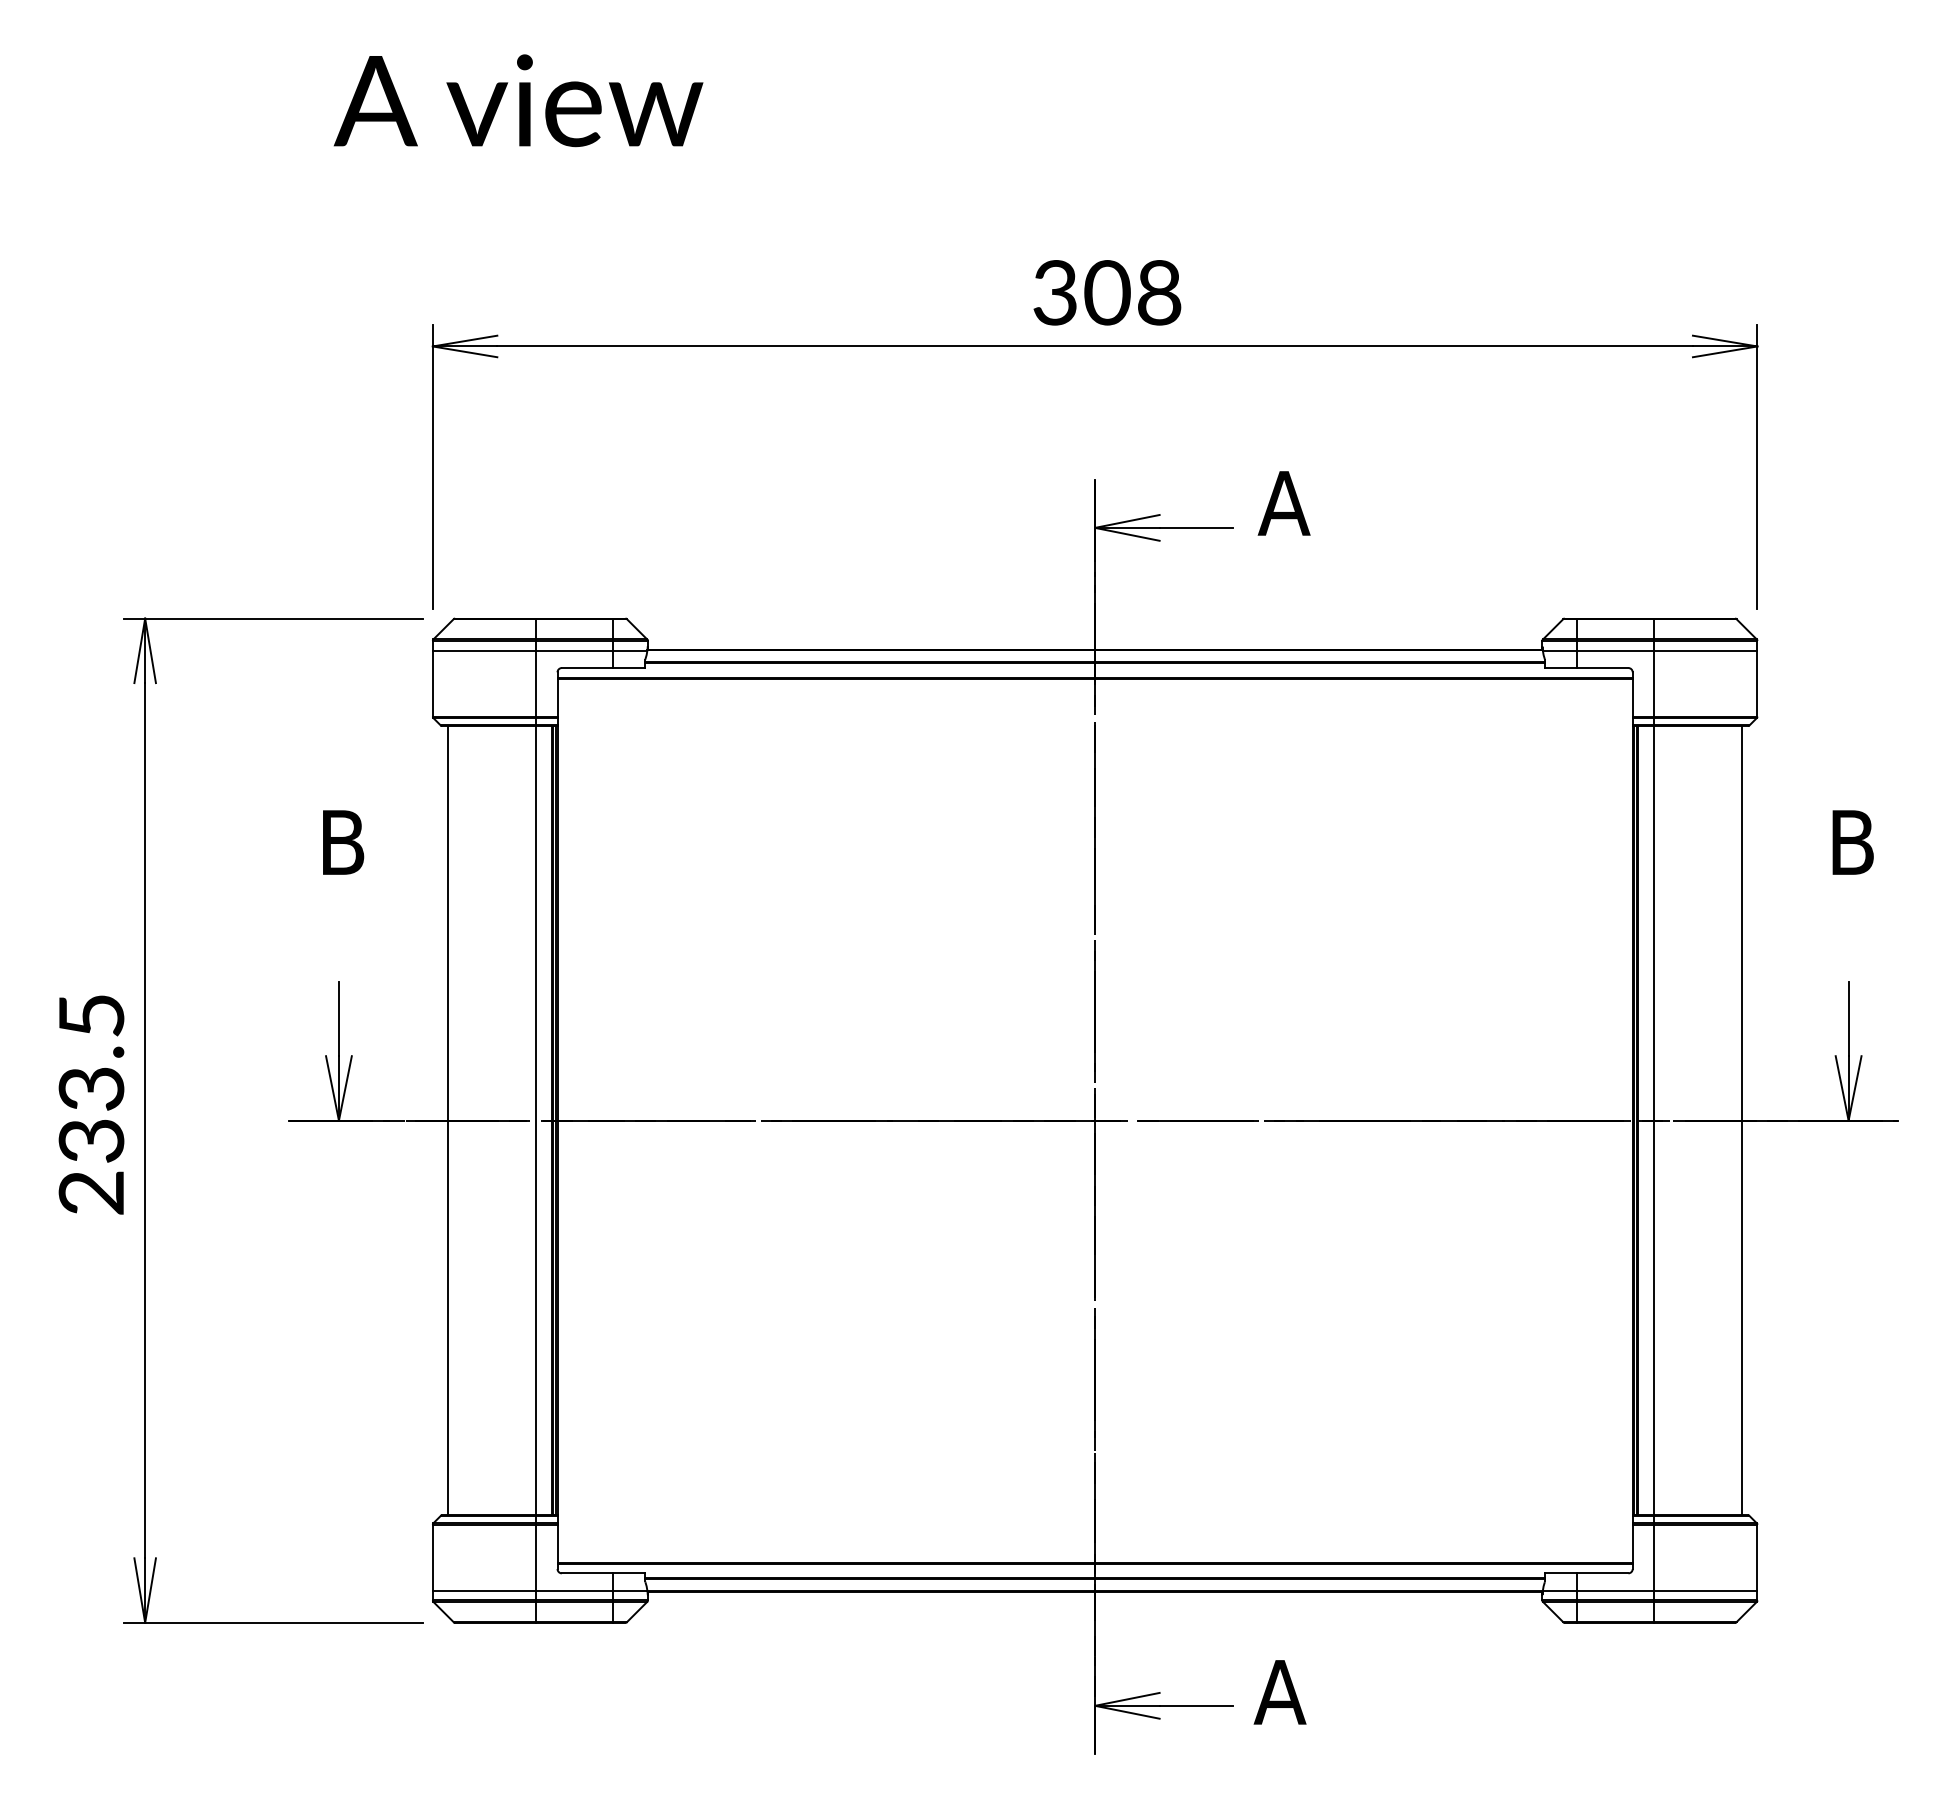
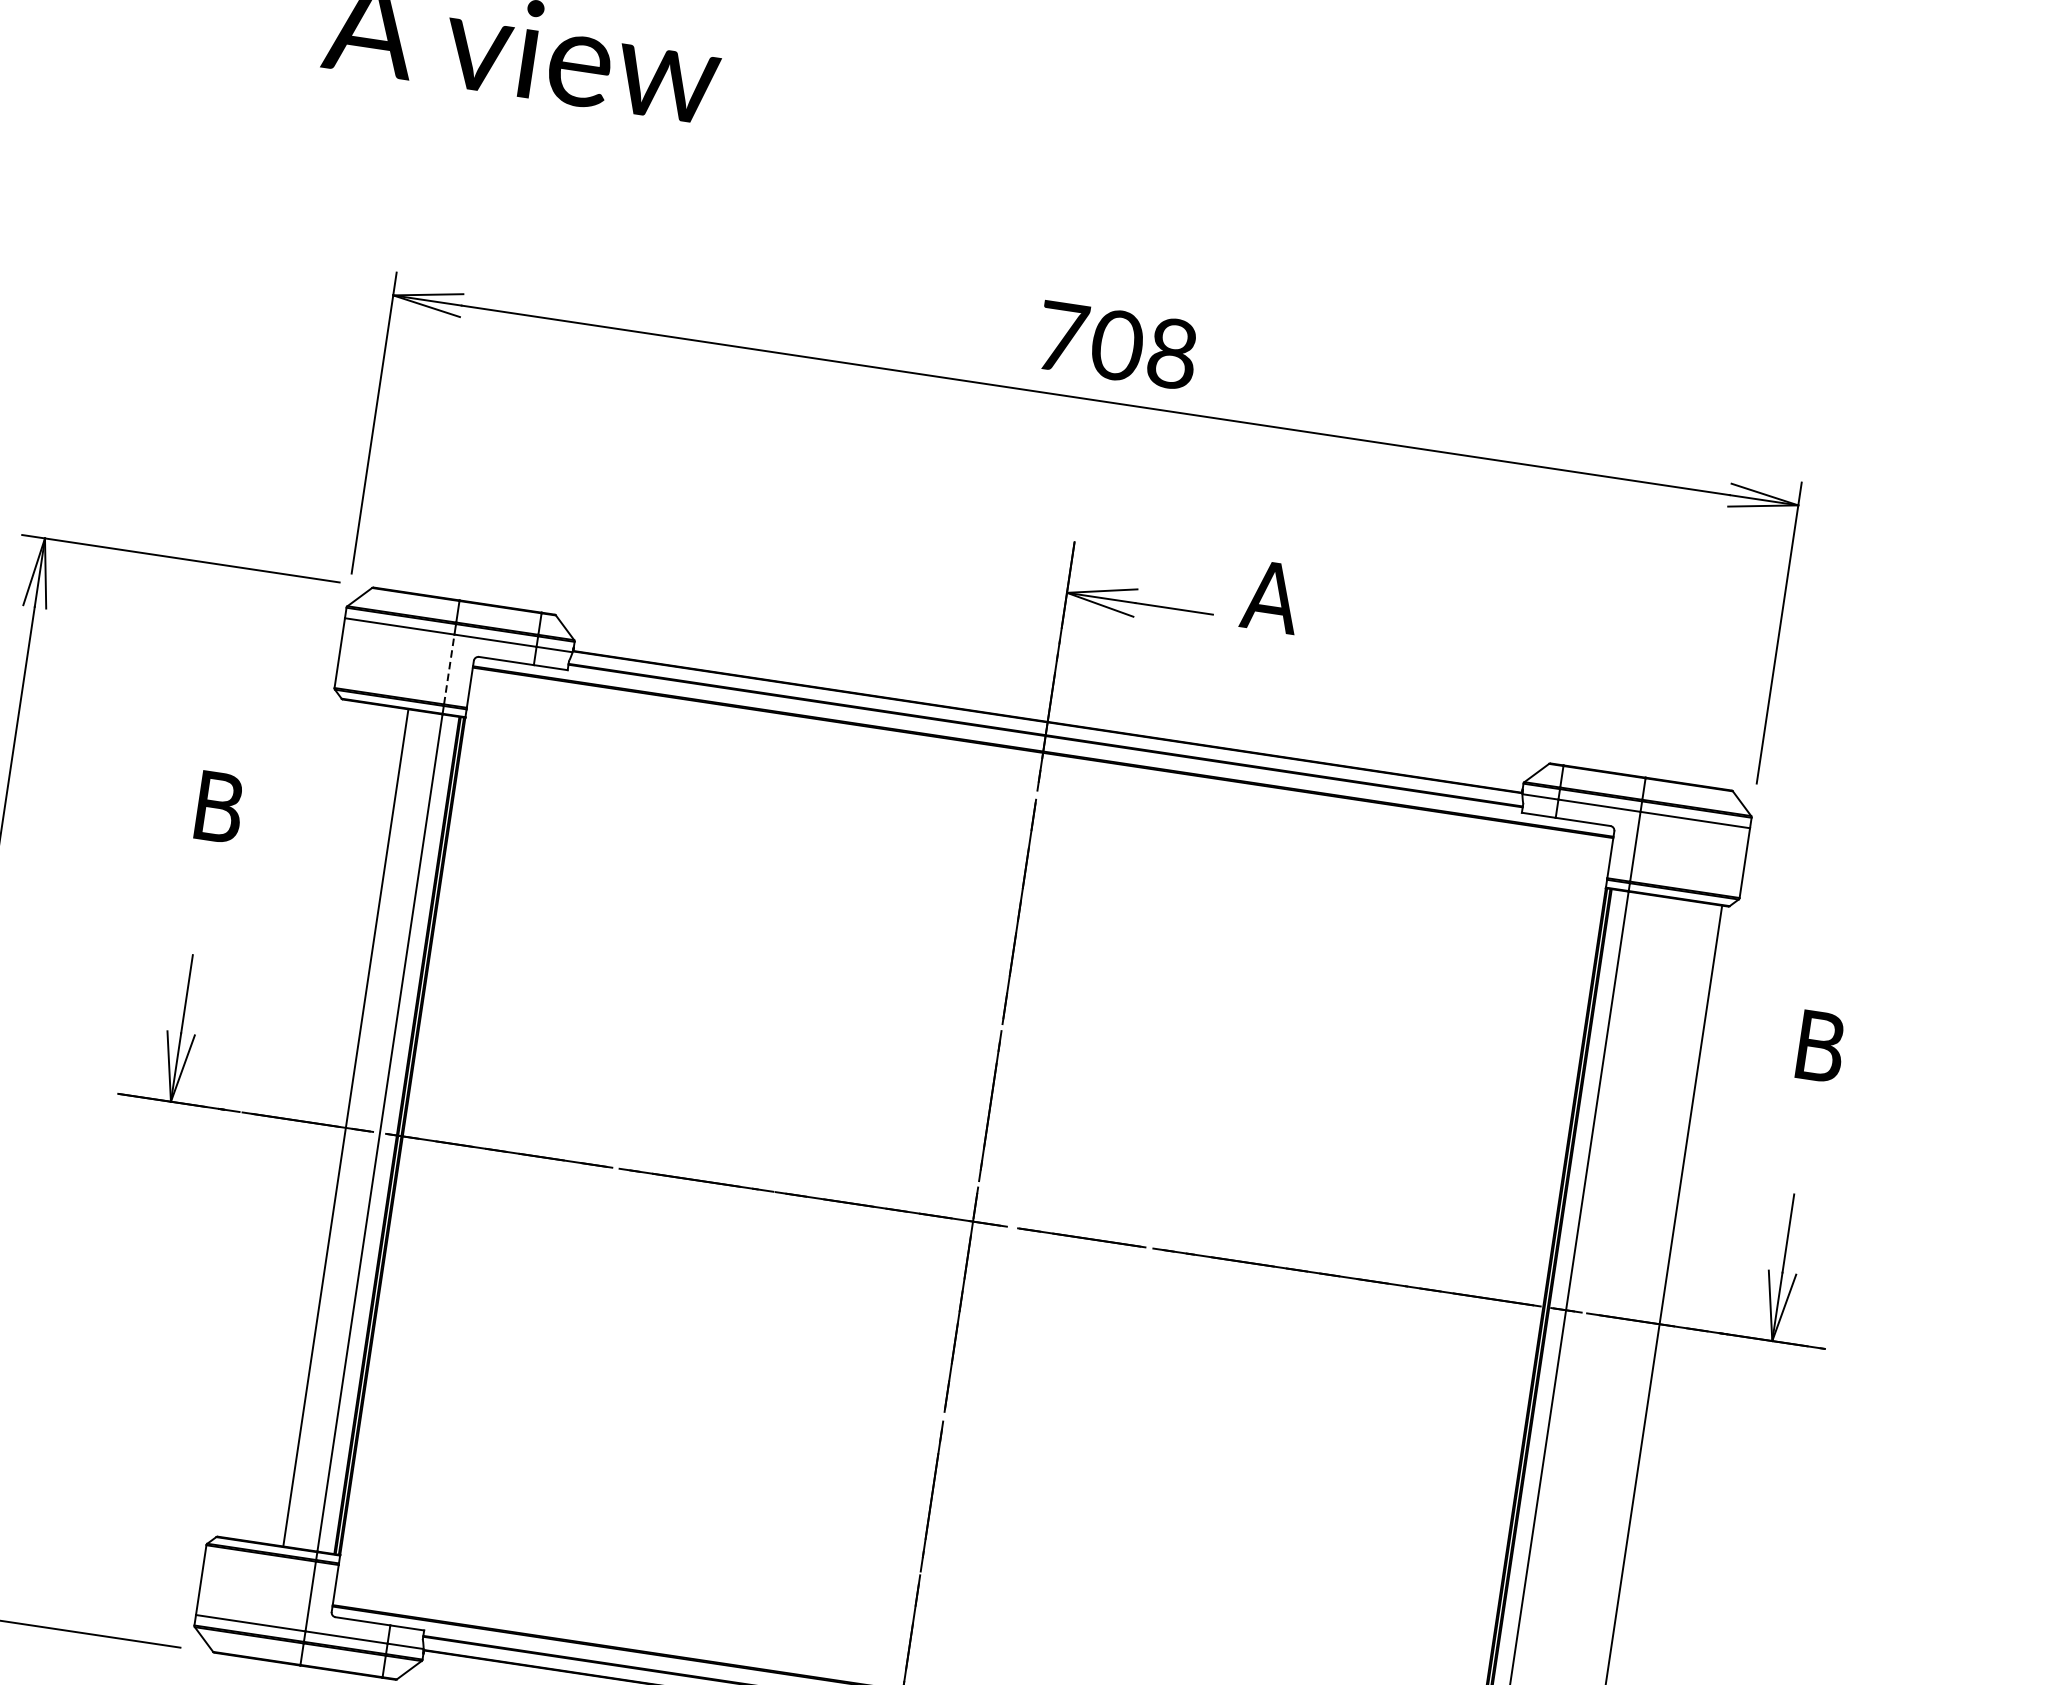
text: (1055, 292) -> (1062, 336), 308 -> 708
line: (536, 683) -> (449, 669), solid -> dashed
line: (447, 1120) -> (345, 1127), moved

